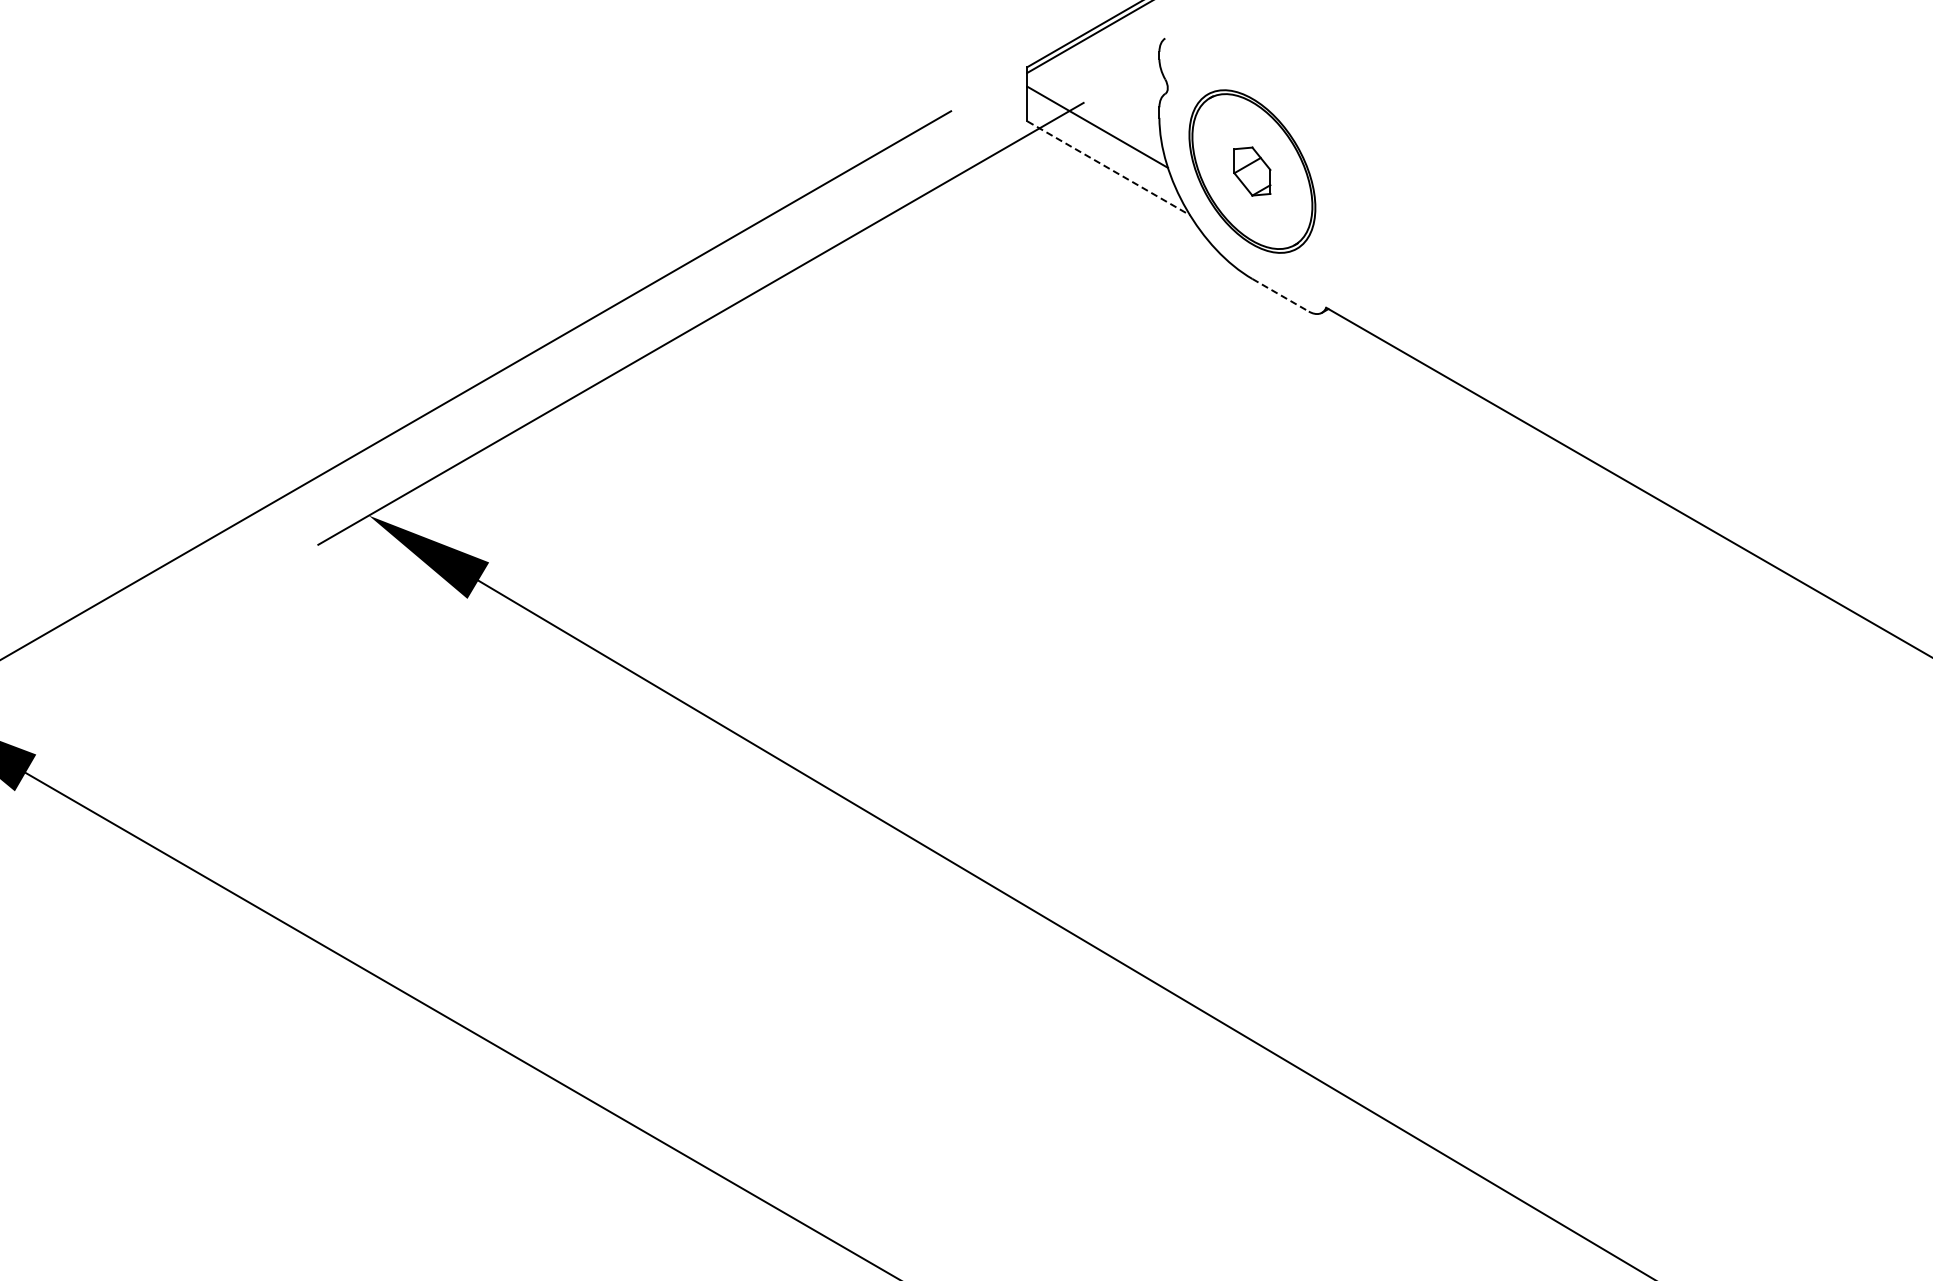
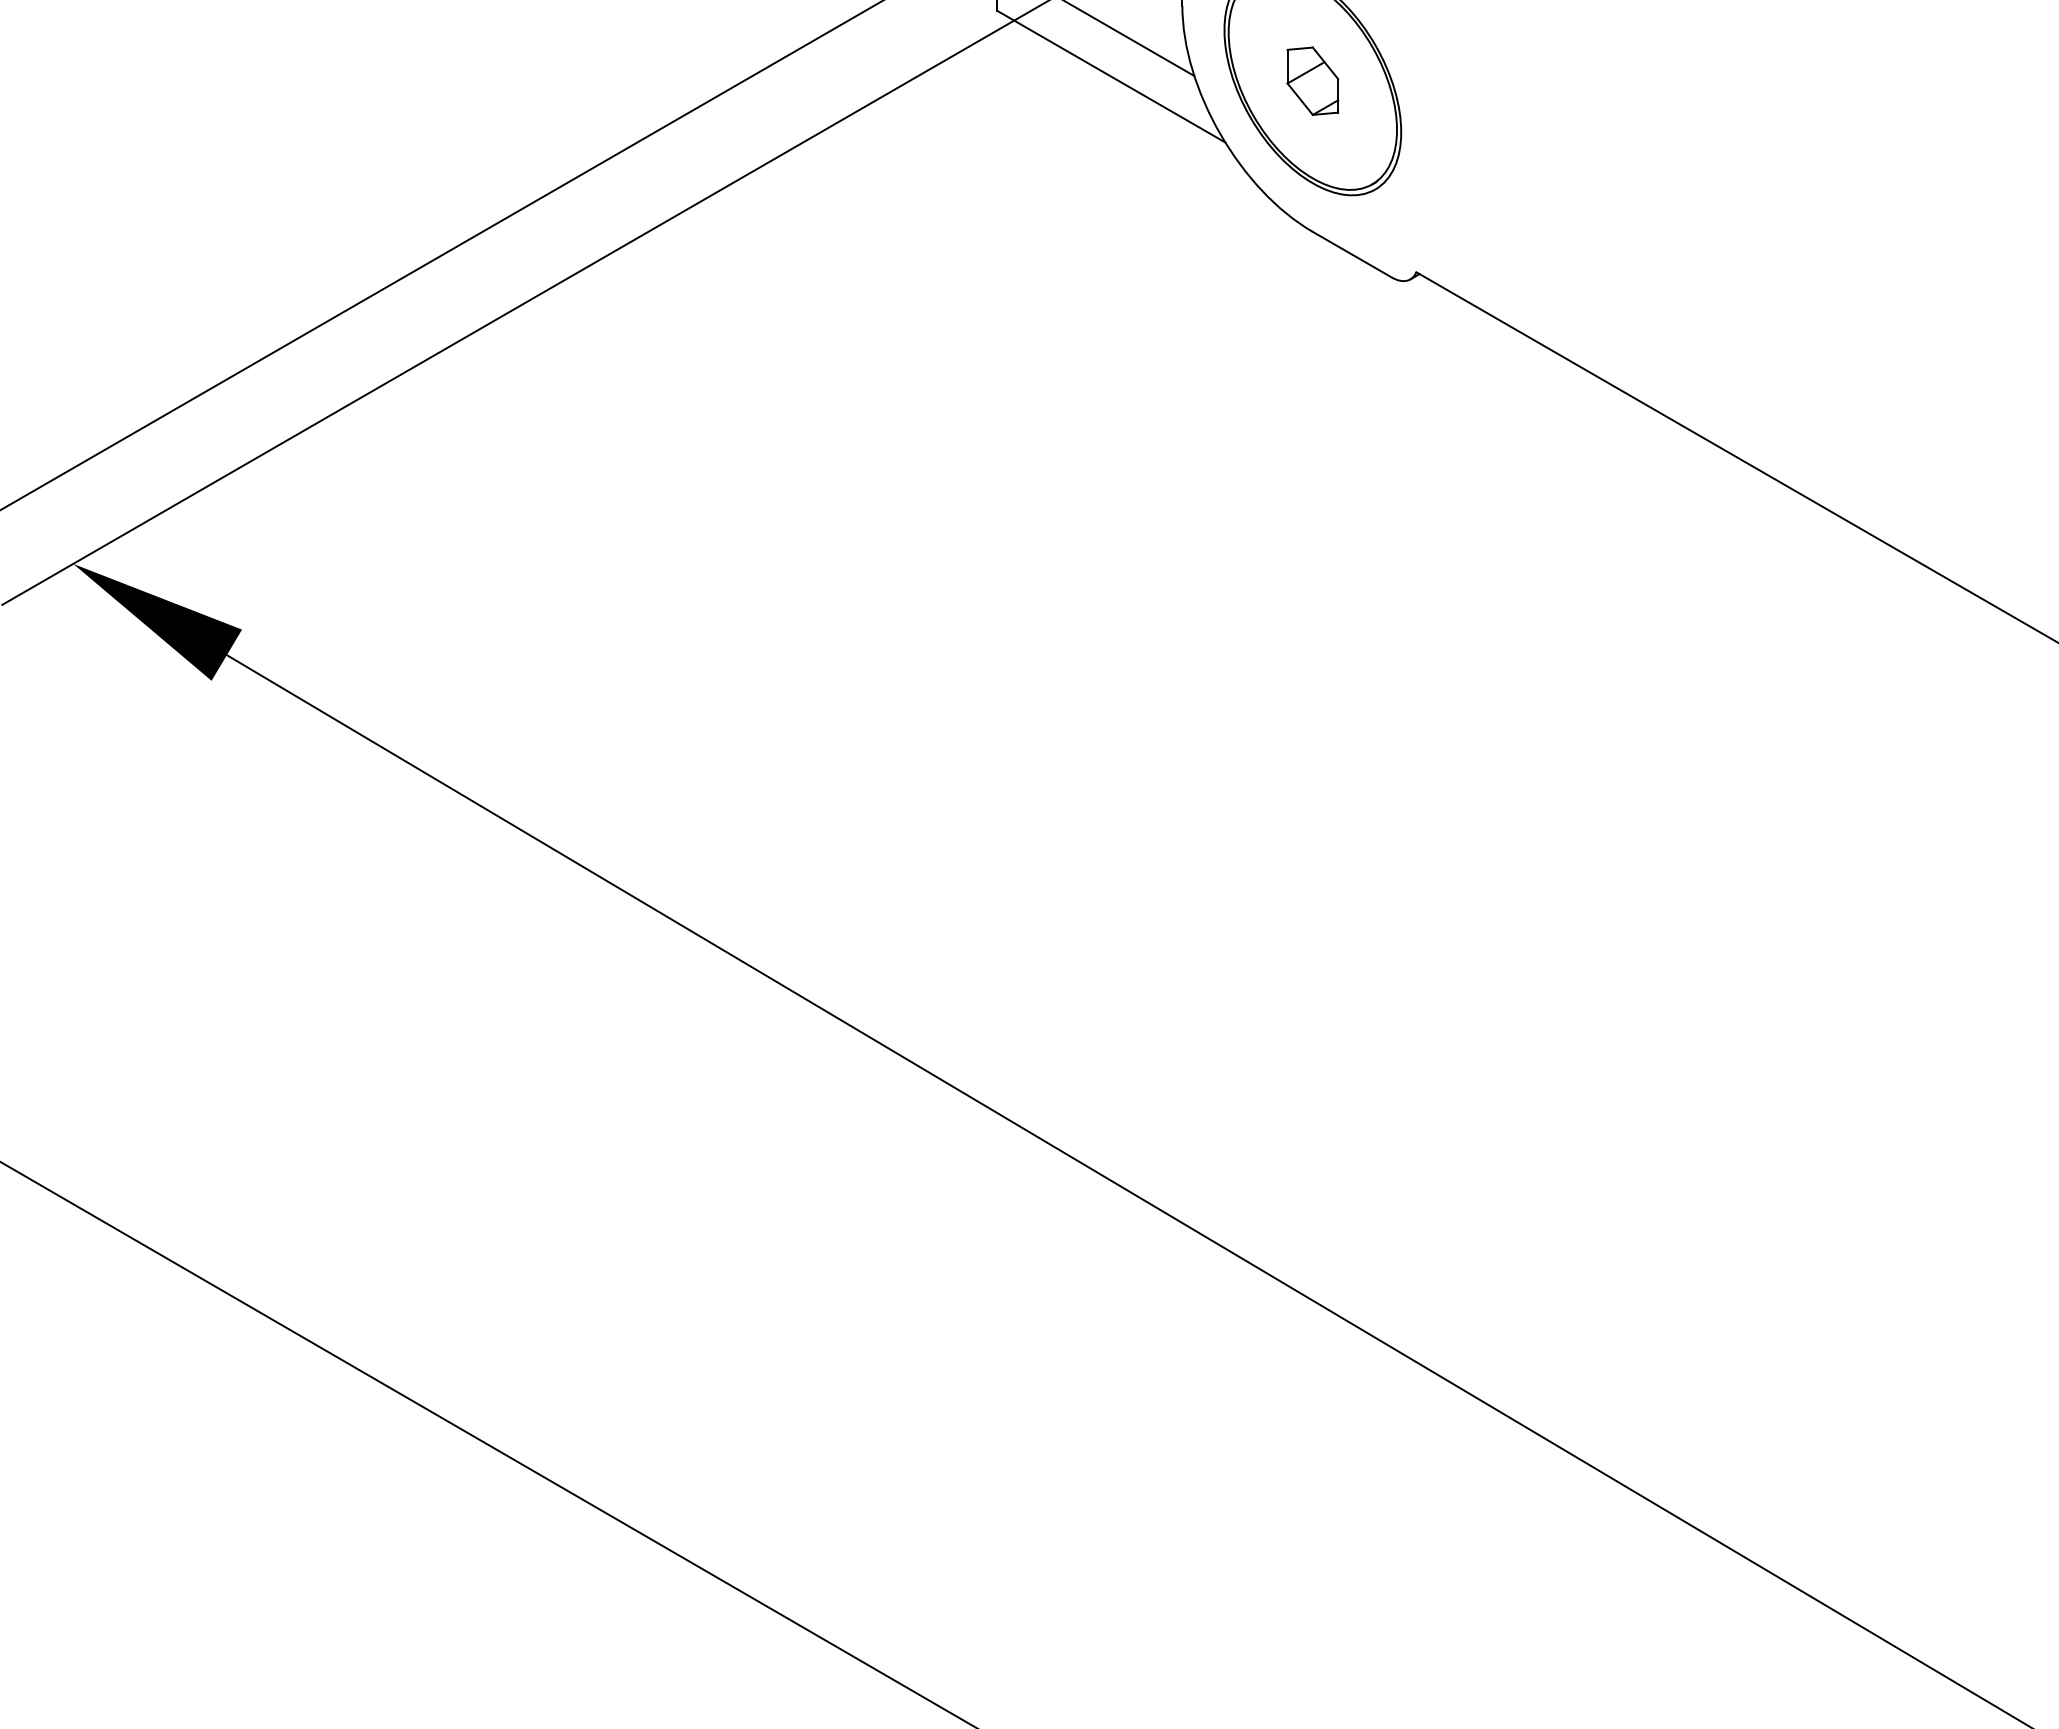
line: (1108, 168) -> (1110, 76), dashed -> solid
line: (1280, 295) -> (1352, 255), dashed -> solid

